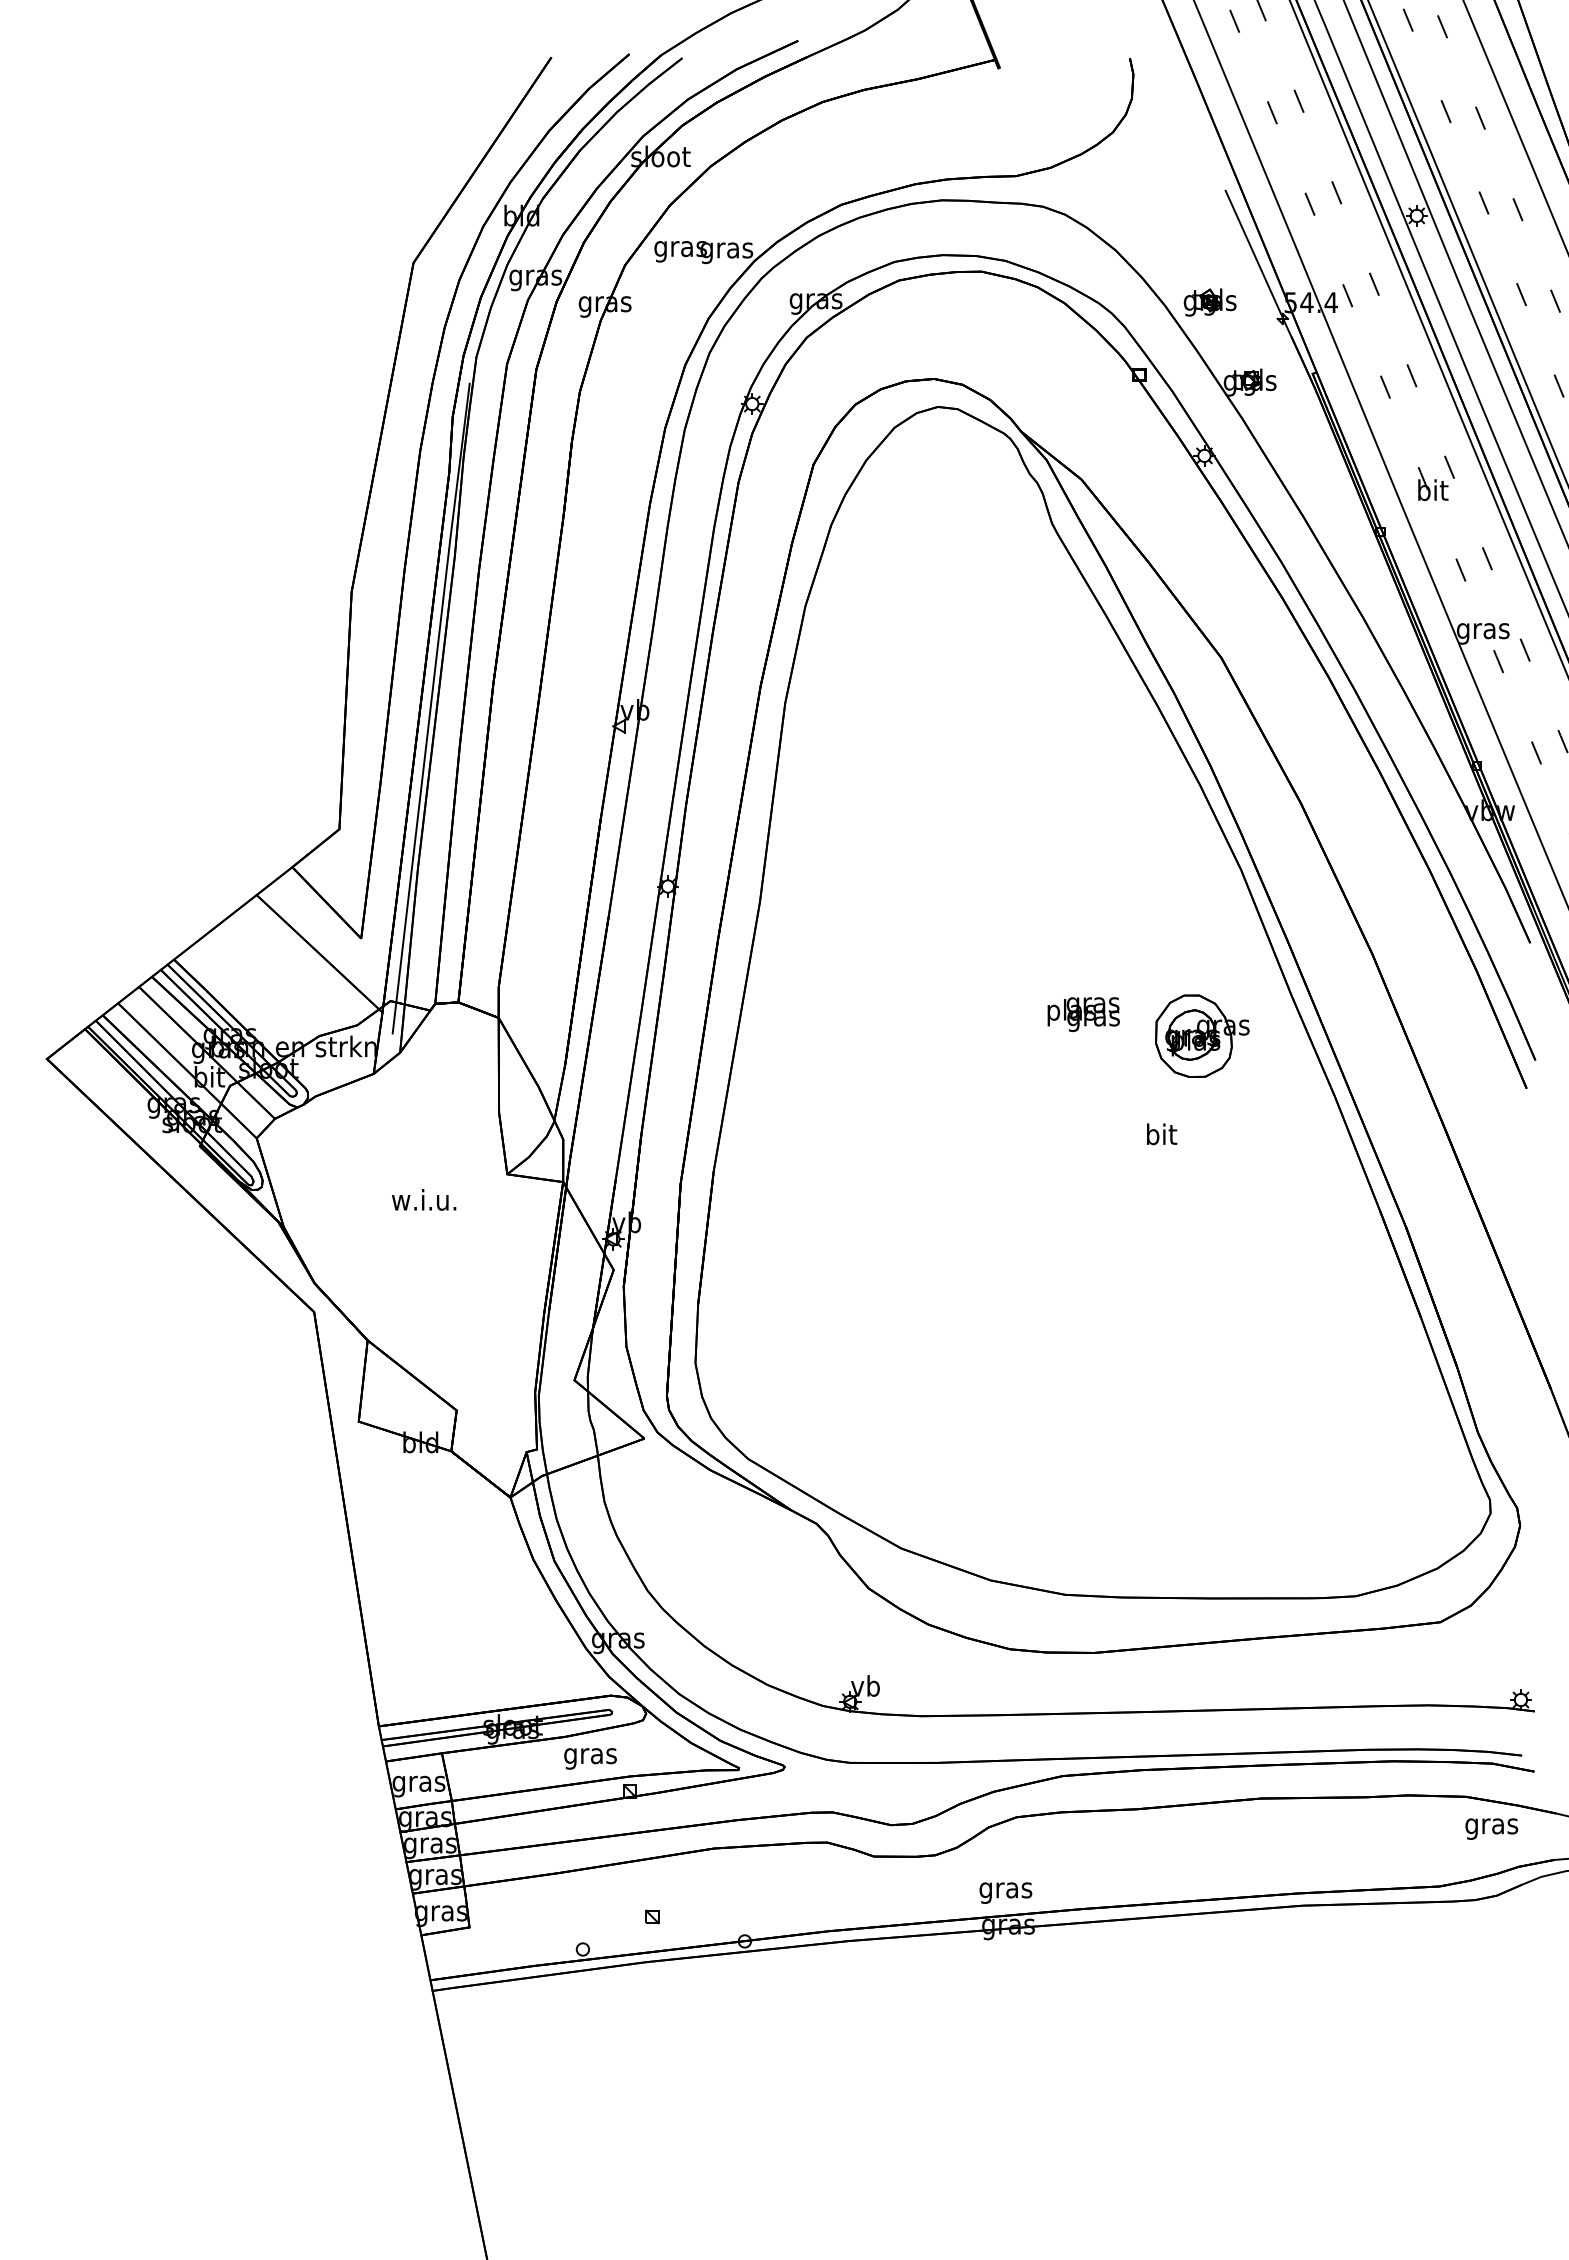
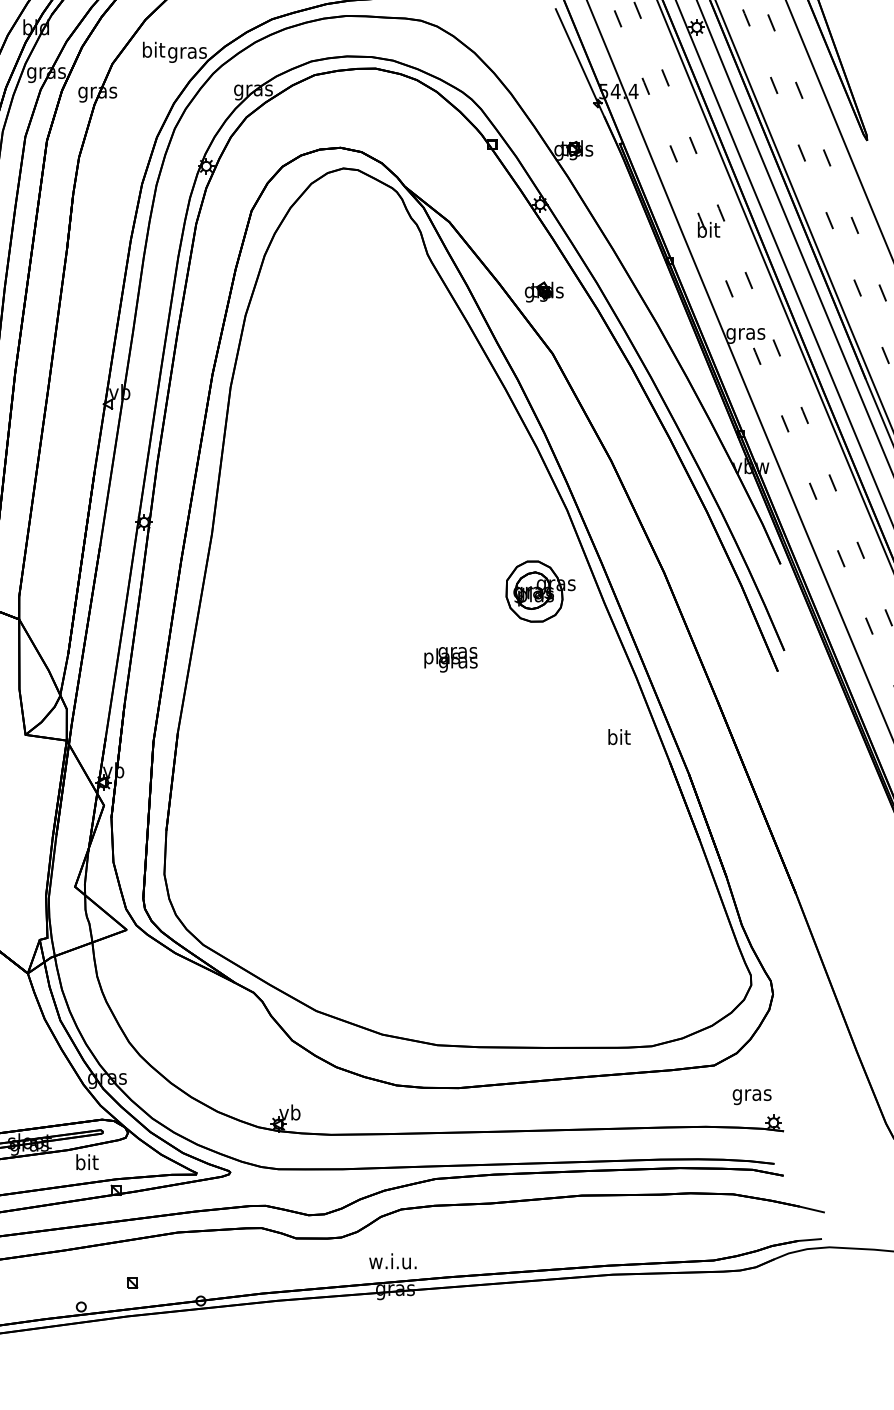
text: (680, 248) -> (153, 51), gras -> bit
part: (1209, 302) -> (543, 292), moved
text: (1083, 1014) -> (450, 659), moved
part: (1202, 1035) -> (540, 591), moved
text: (1162, 1134) -> (619, 737), moved
text: (590, 1755) -> (86, 1163), gras -> bit
text: (1491, 1828) -> (751, 1096), moved
text: (1005, 1889) -> (393, 1262), gras -> w.i.u.

